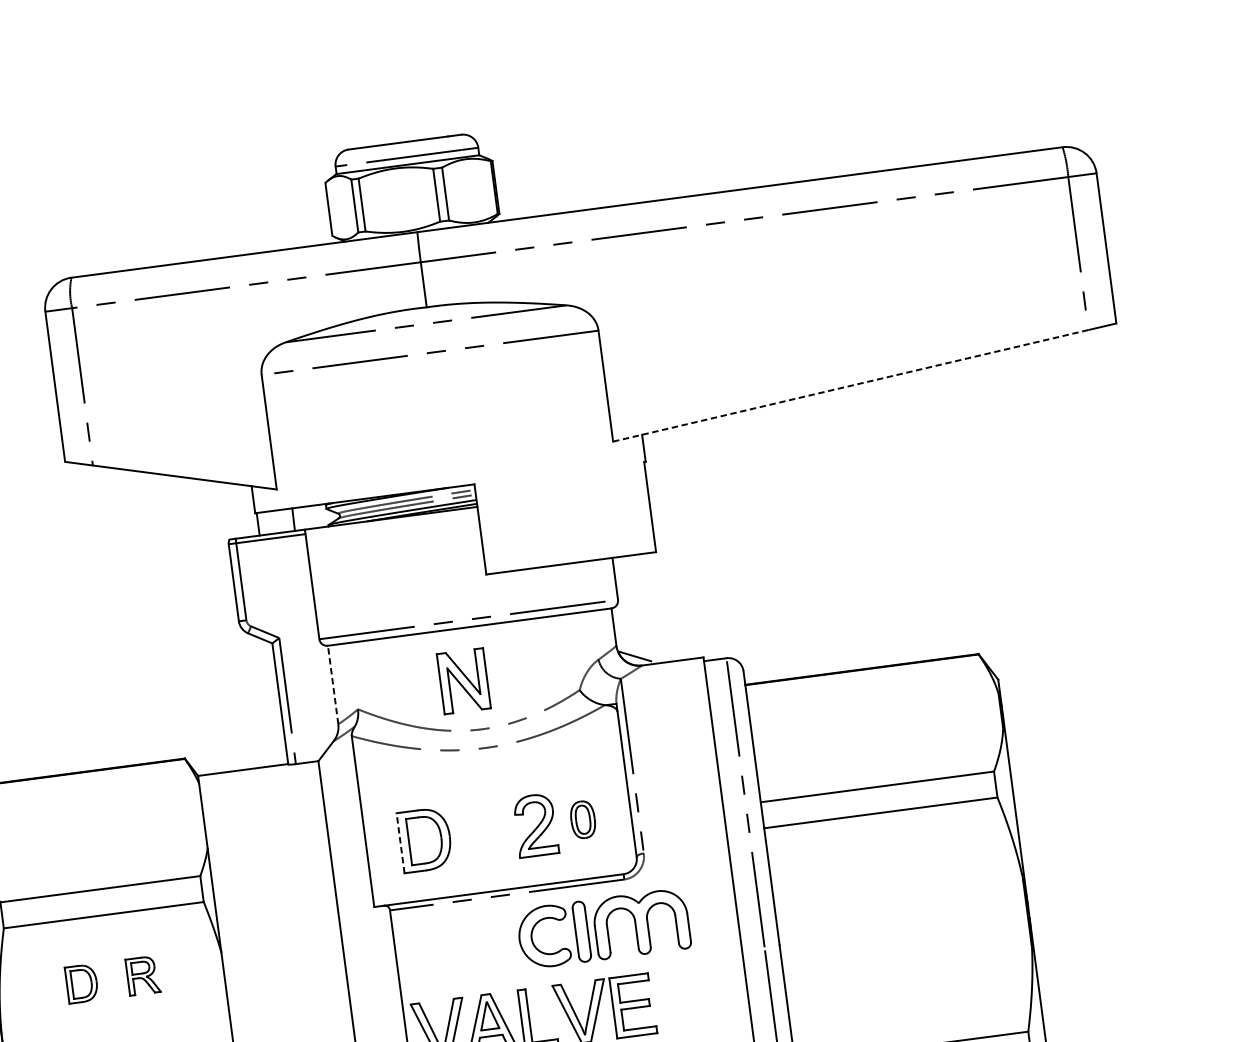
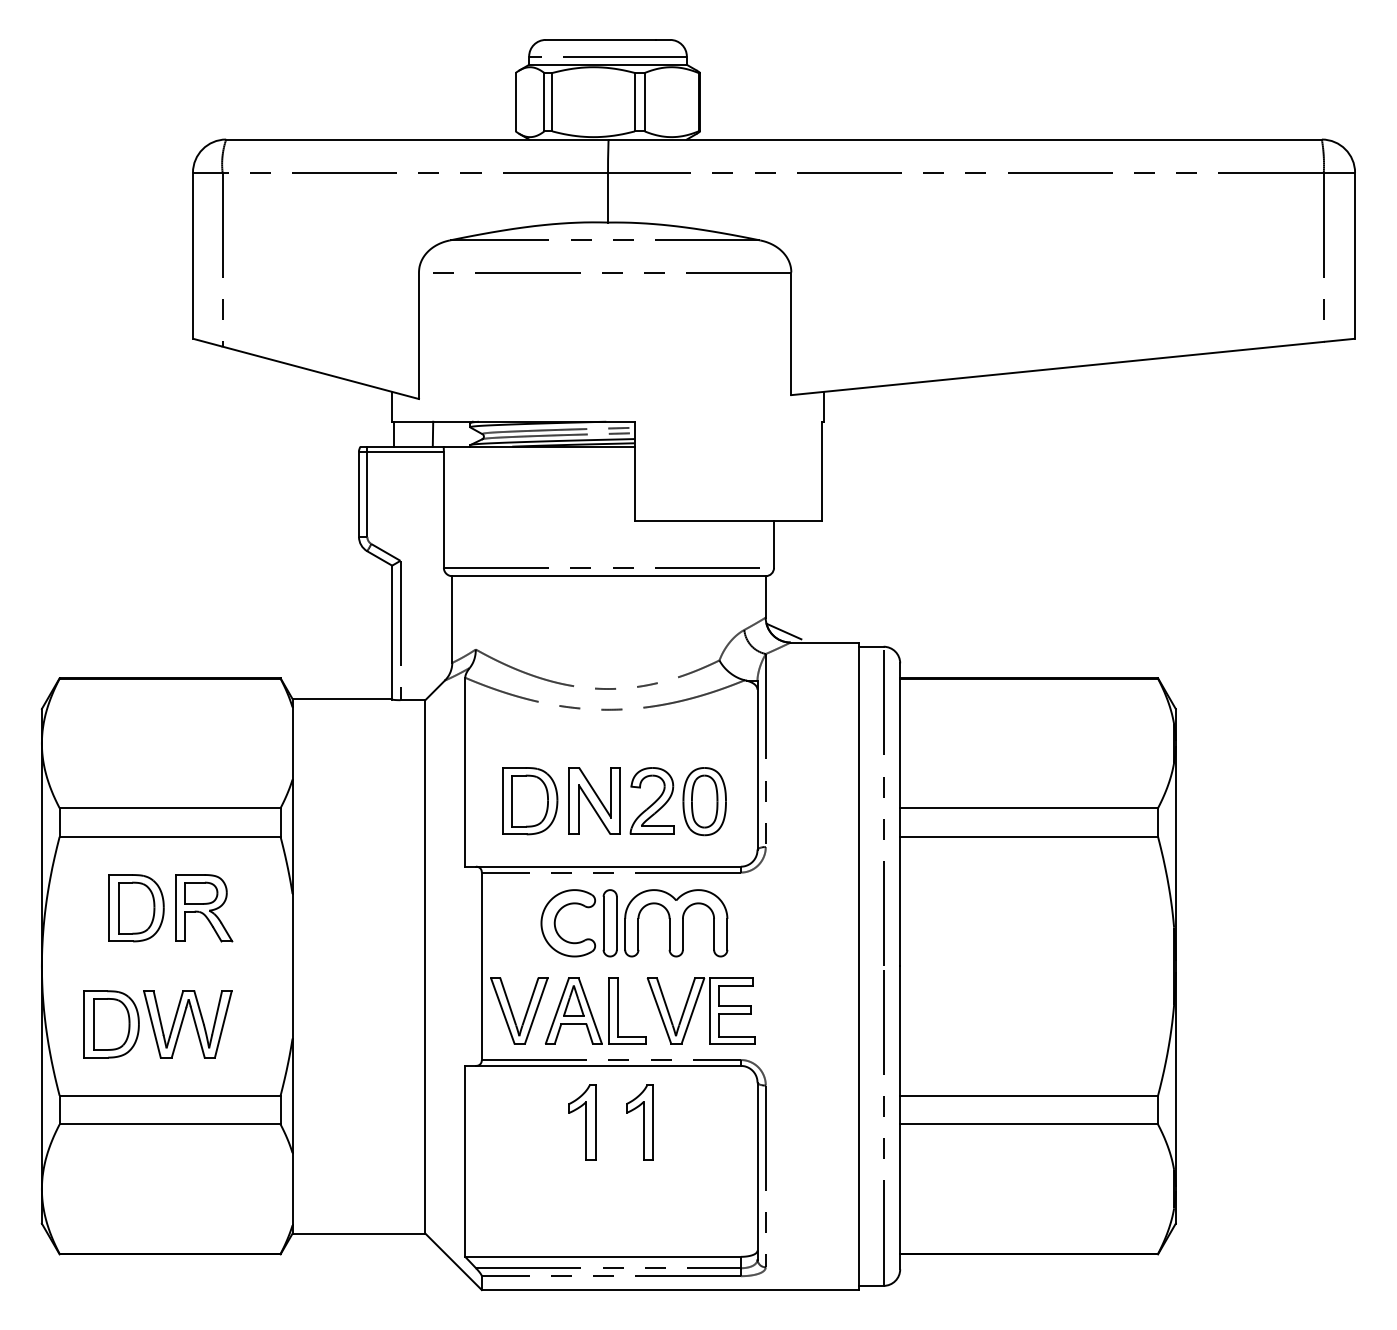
line: (850, 385) -> (1057, 368), dashed -> solid
part: (463, 680) -> (594, 800), moved
line: (333, 684) -> (452, 619), dashed -> solid
part: (582, 819) -> (704, 801), size x1.67
line: (400, 842) -> (502, 800), dashed -> solid
part: (603, 929) -> (634, 923), moved
part: (143, 975) -> (204, 908), size x1.67
part: (81, 983) -> (136, 908), size x1.67

